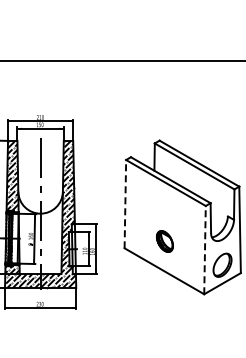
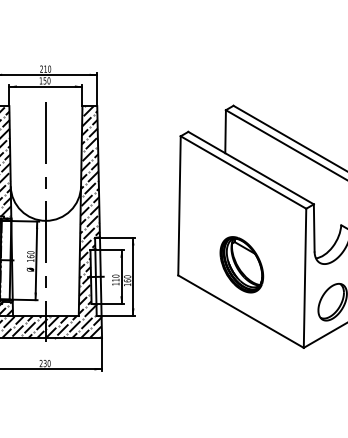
line: (125, 203) -> (179, 204), dashed -> solid
part: (164, 241) -> (241, 264), size x1.67
line: (205, 249) -> (305, 277), dashed -> solid

